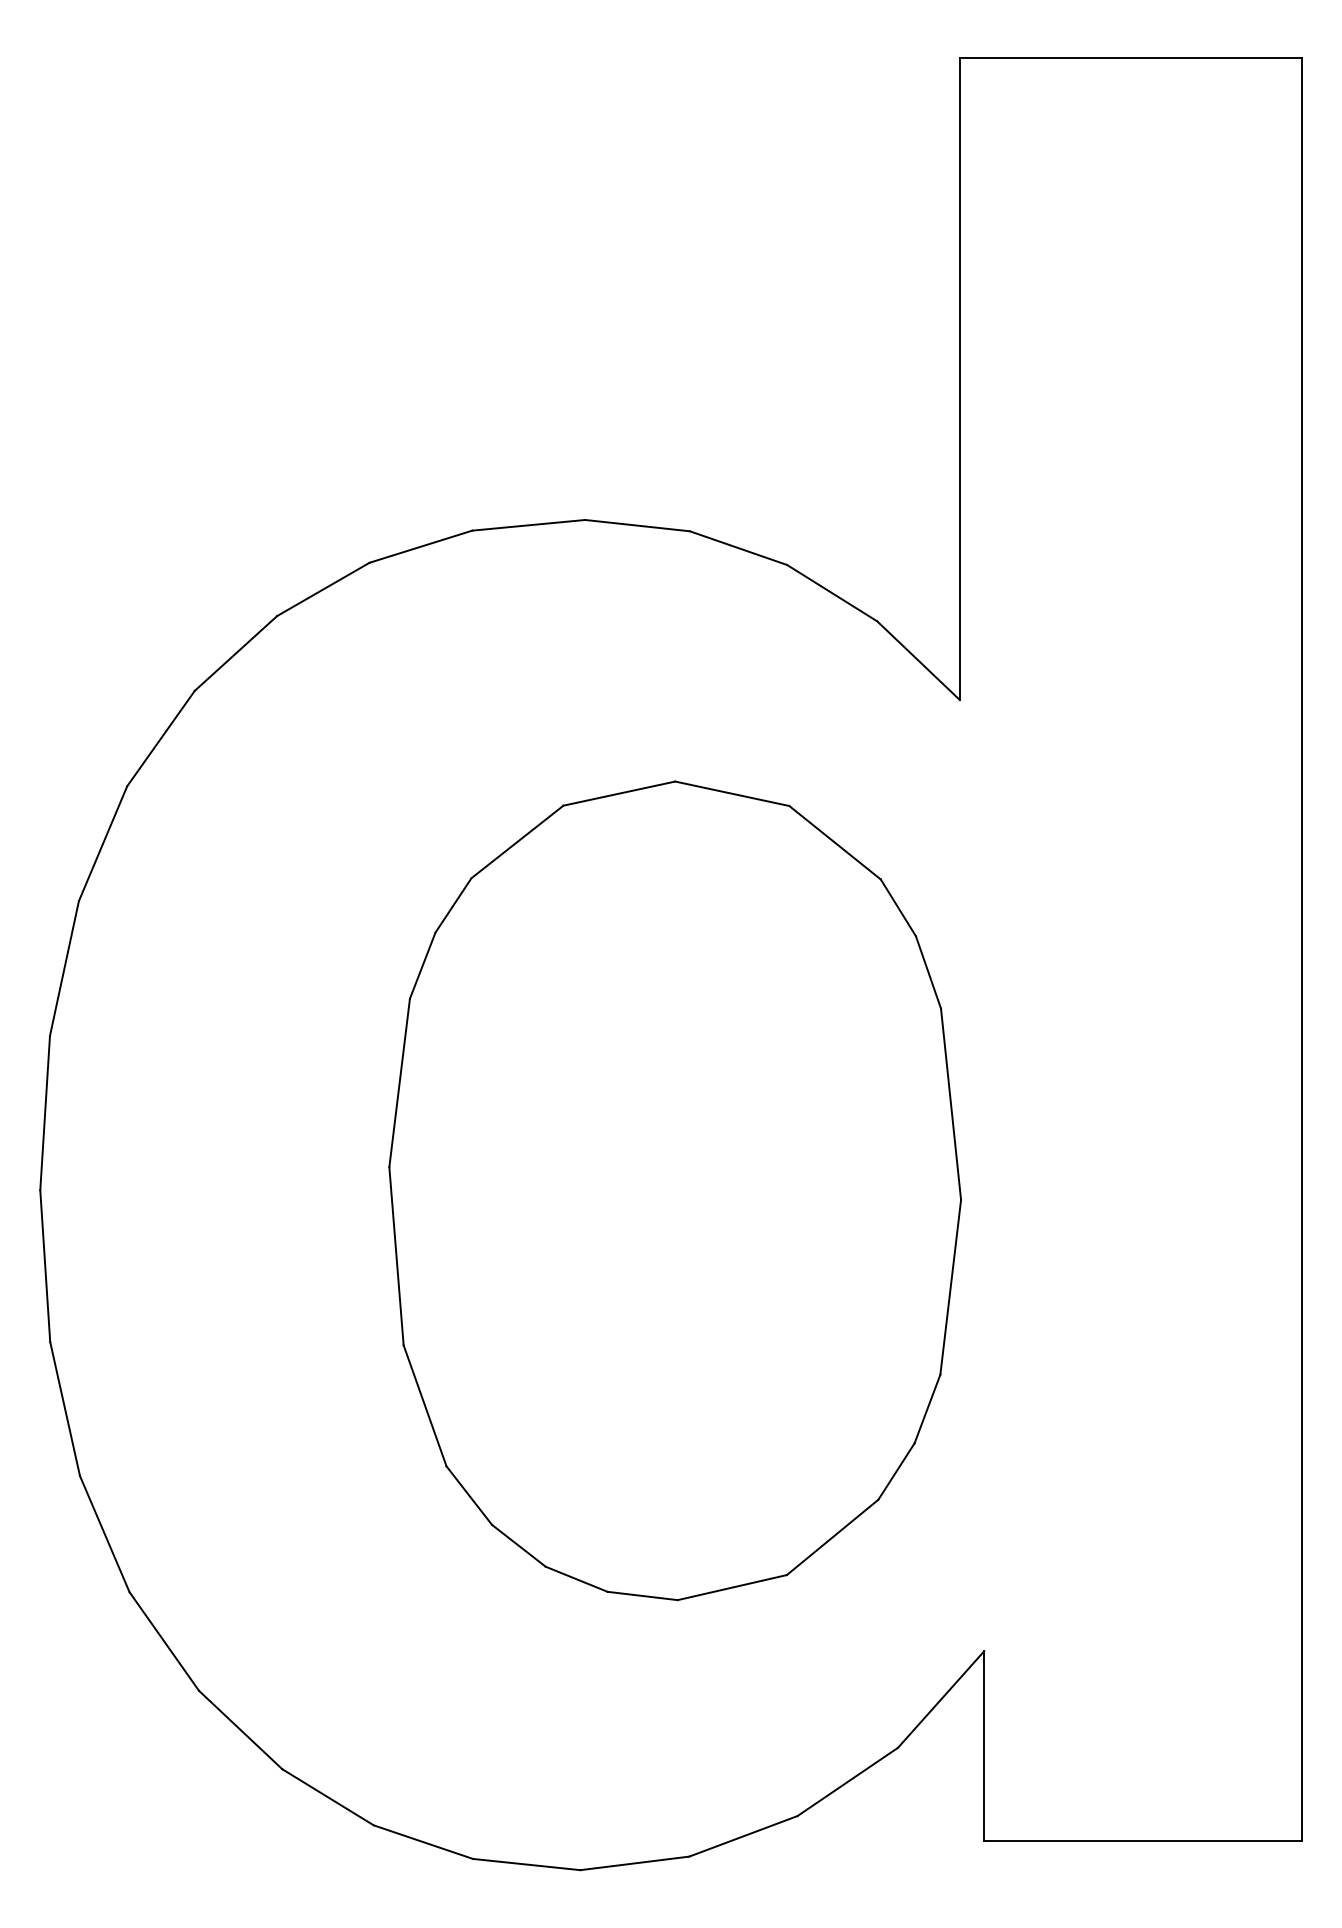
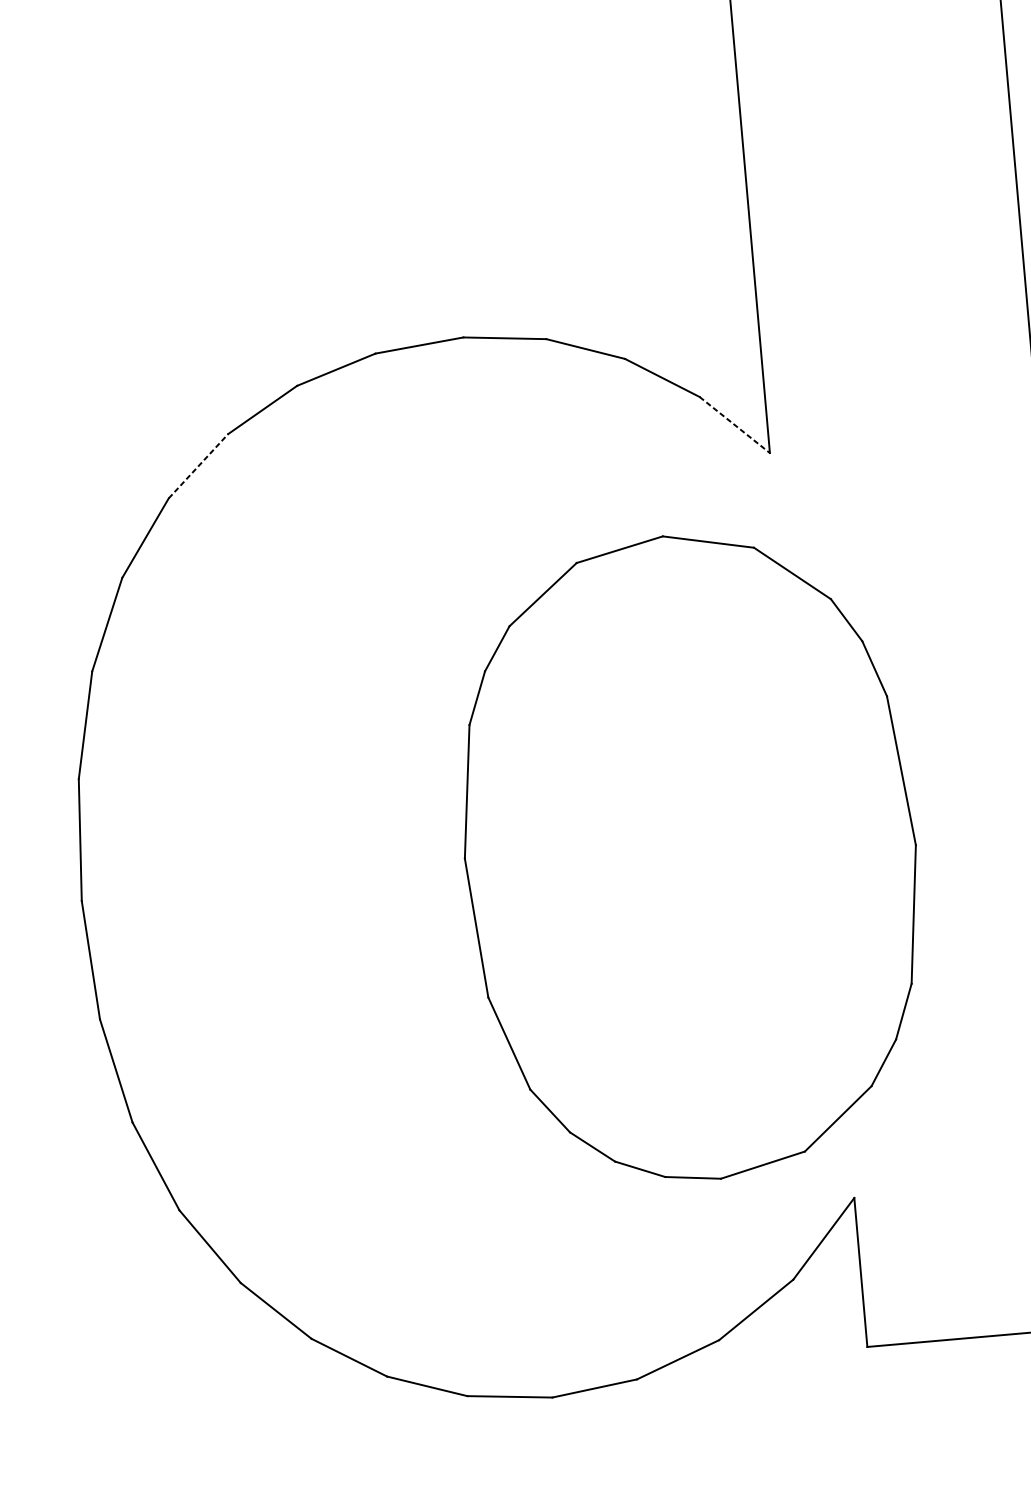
line: (235, 653) -> (198, 466), solid -> dashed
line: (918, 661) -> (734, 425), solid -> dashed
part: (674, 1190) -> (690, 857), moved

